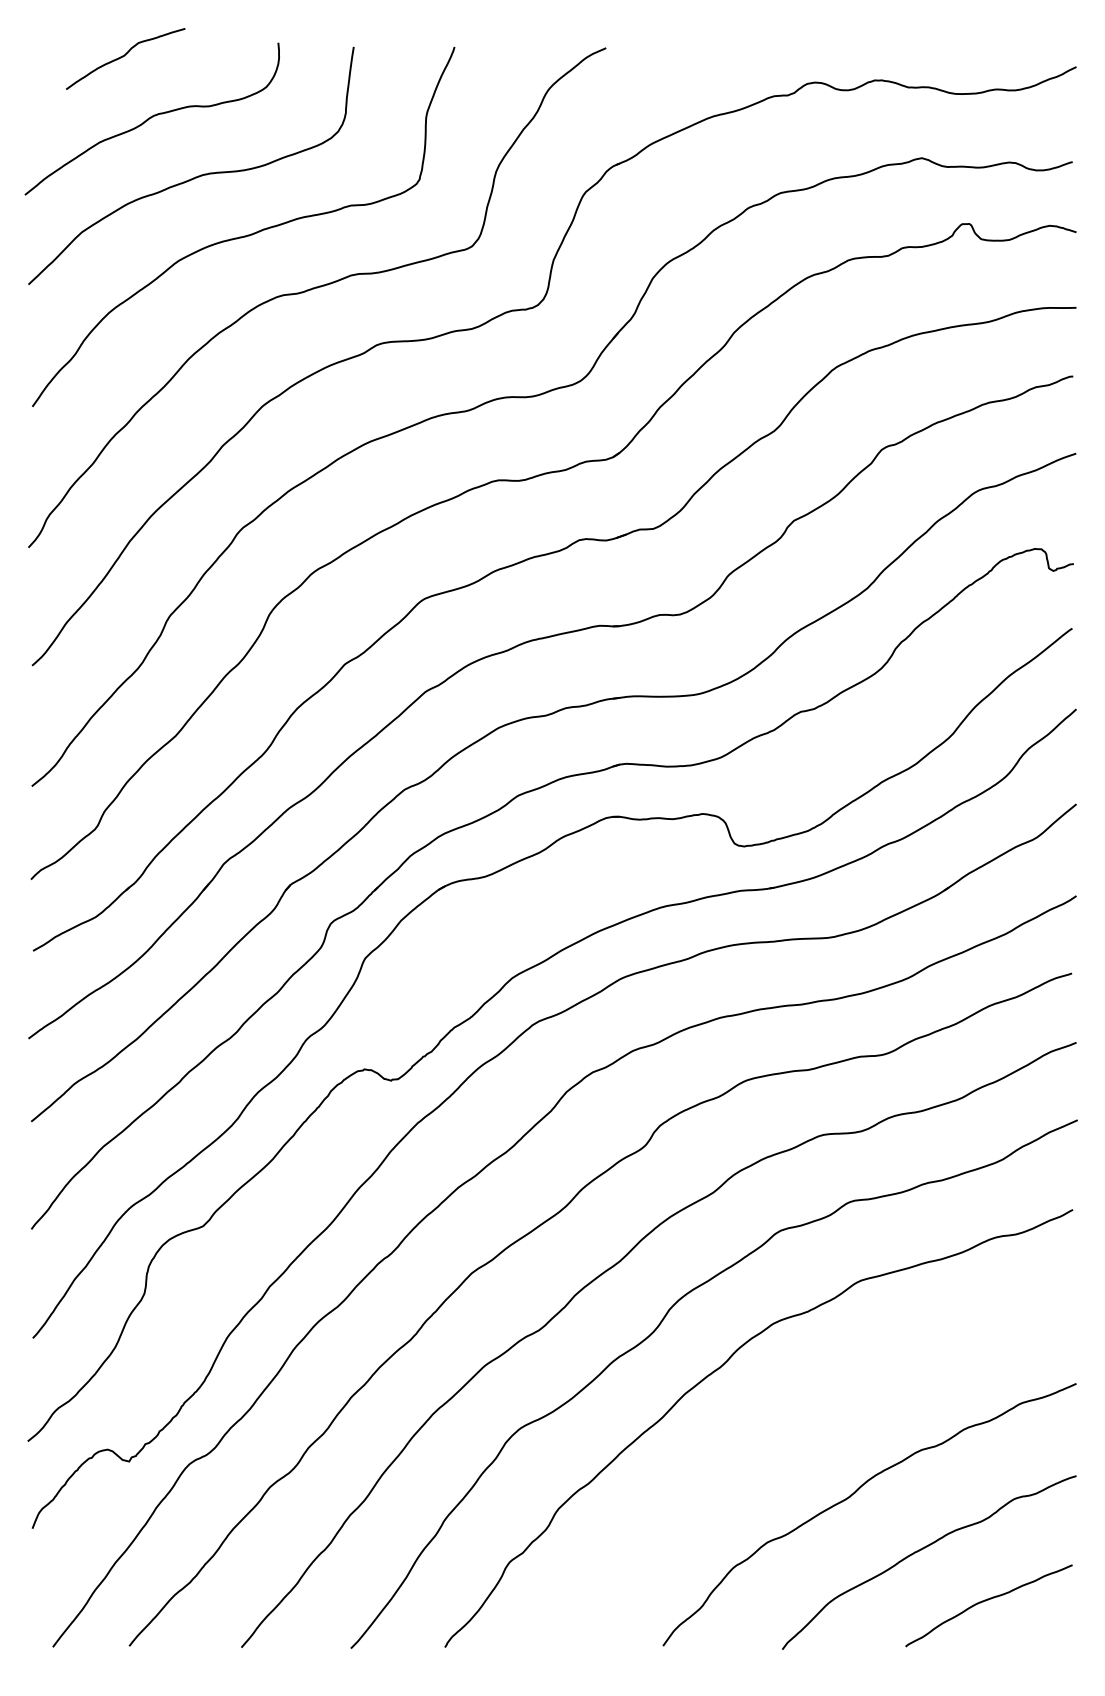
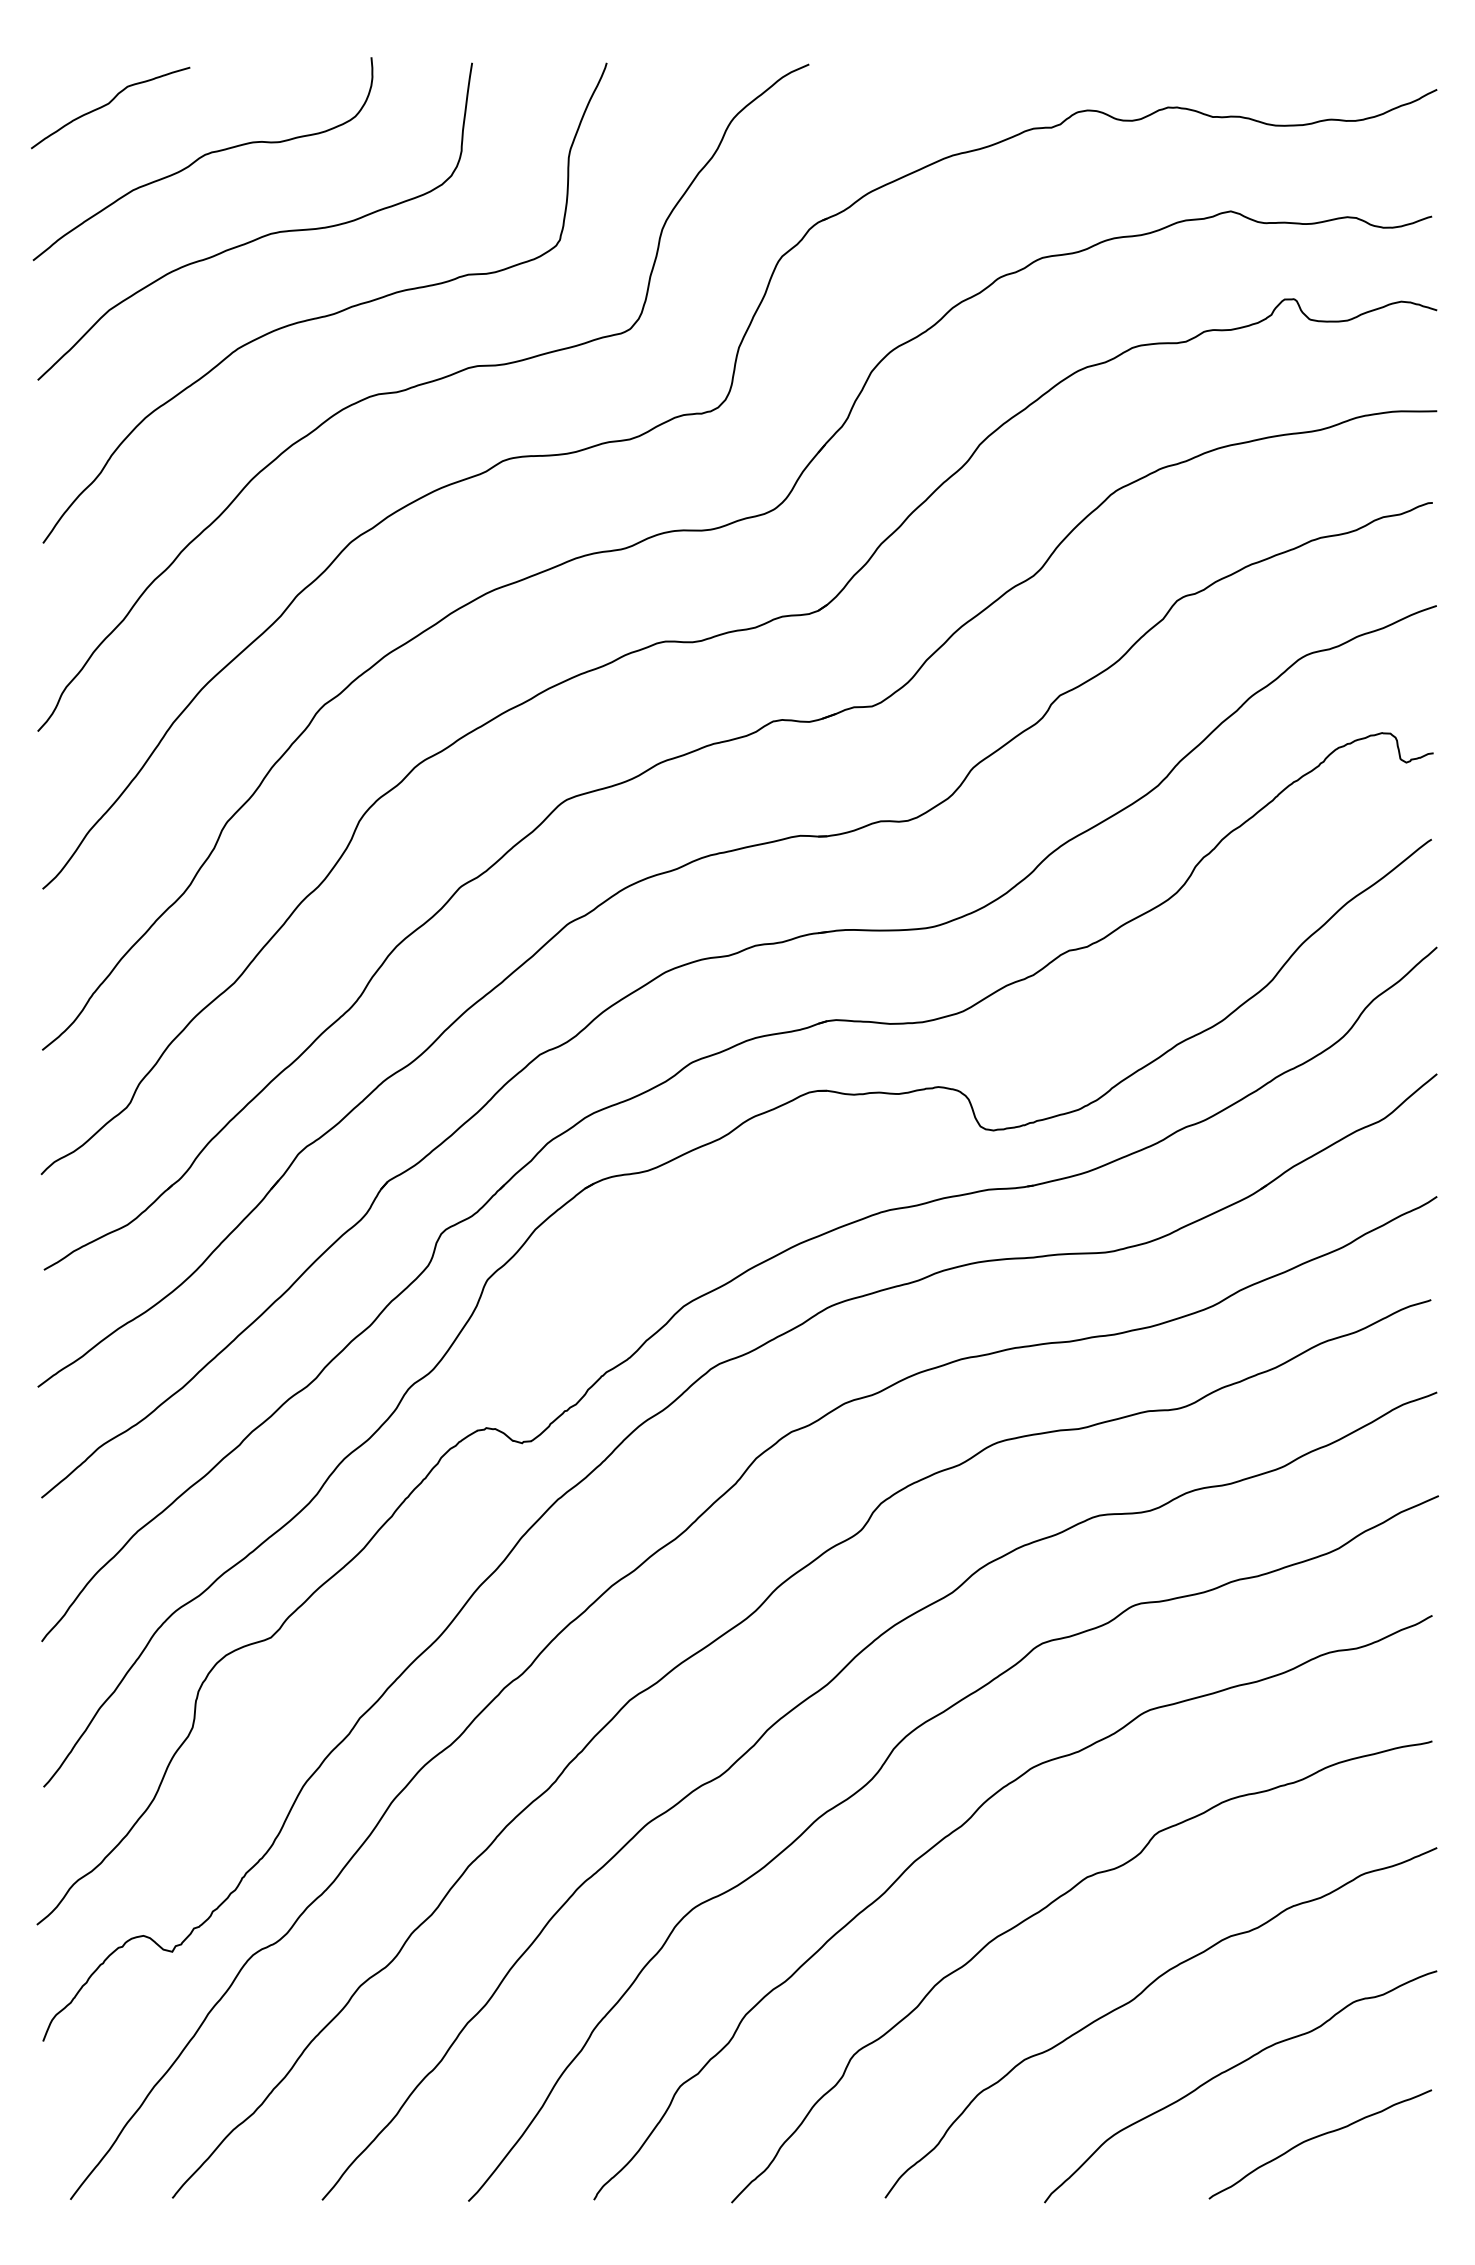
curve: (124, 56) -> (109, 104), moved
curve: (779, 1432) -> (1040, 1912), added

